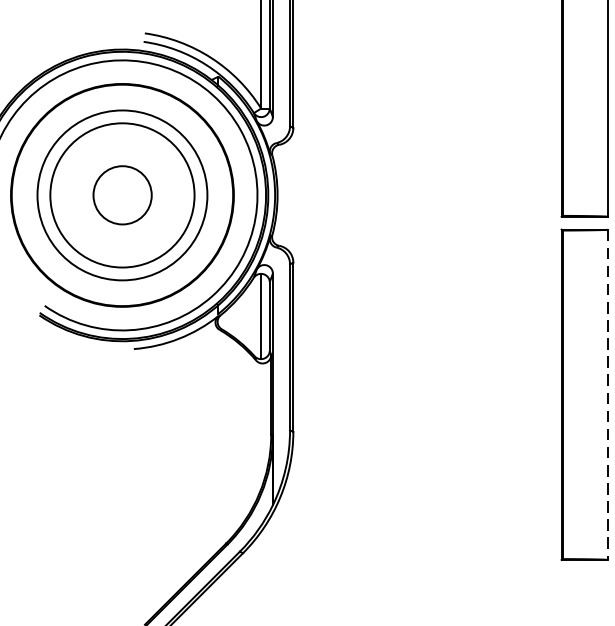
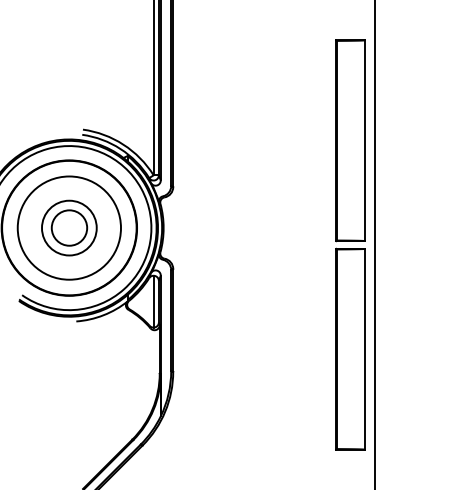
circle: (122, 194) -> (69, 227), size x0.62
line: (608, 395) -> (364, 349), dashed -> solid

